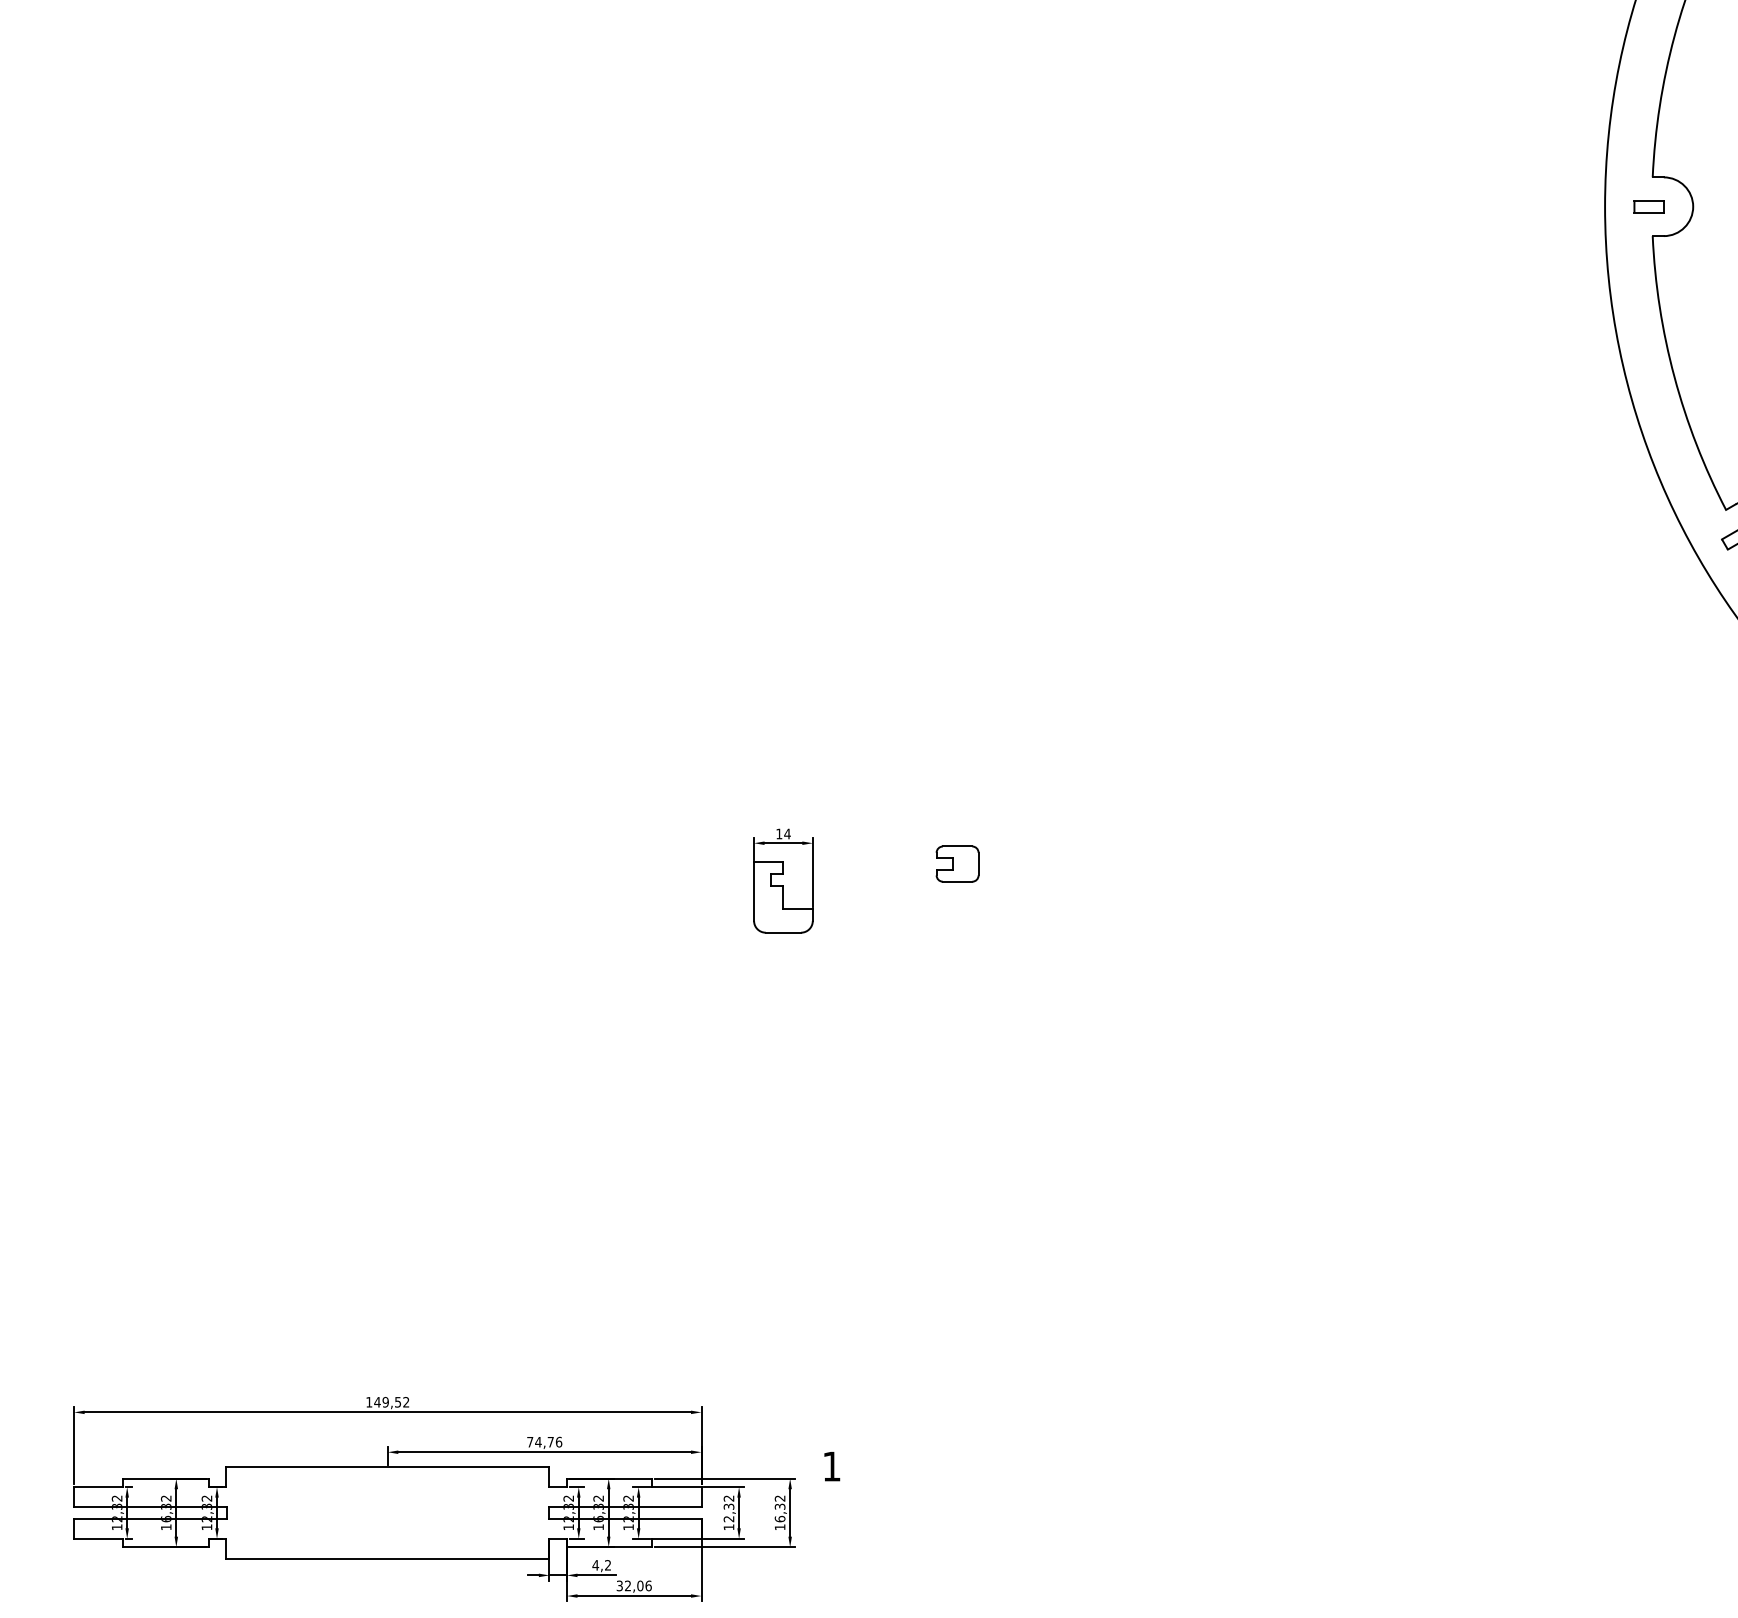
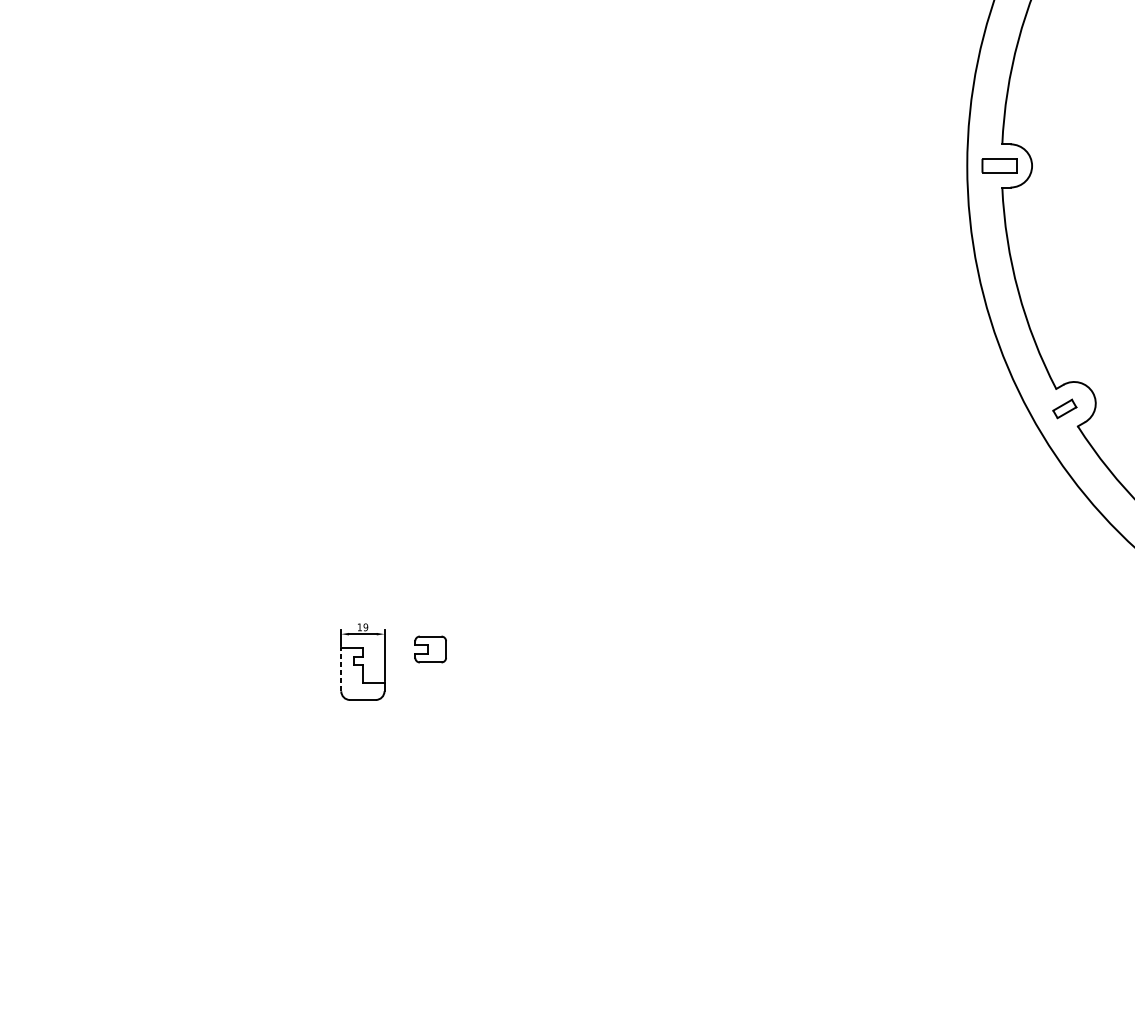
part: (1648, 206) -> (999, 165), size x1.6
text: (787, 833) -> (365, 626), 14 -> 19
part: (957, 863) -> (430, 649), moved
line: (754, 891) -> (341, 669), solid -> dashed

